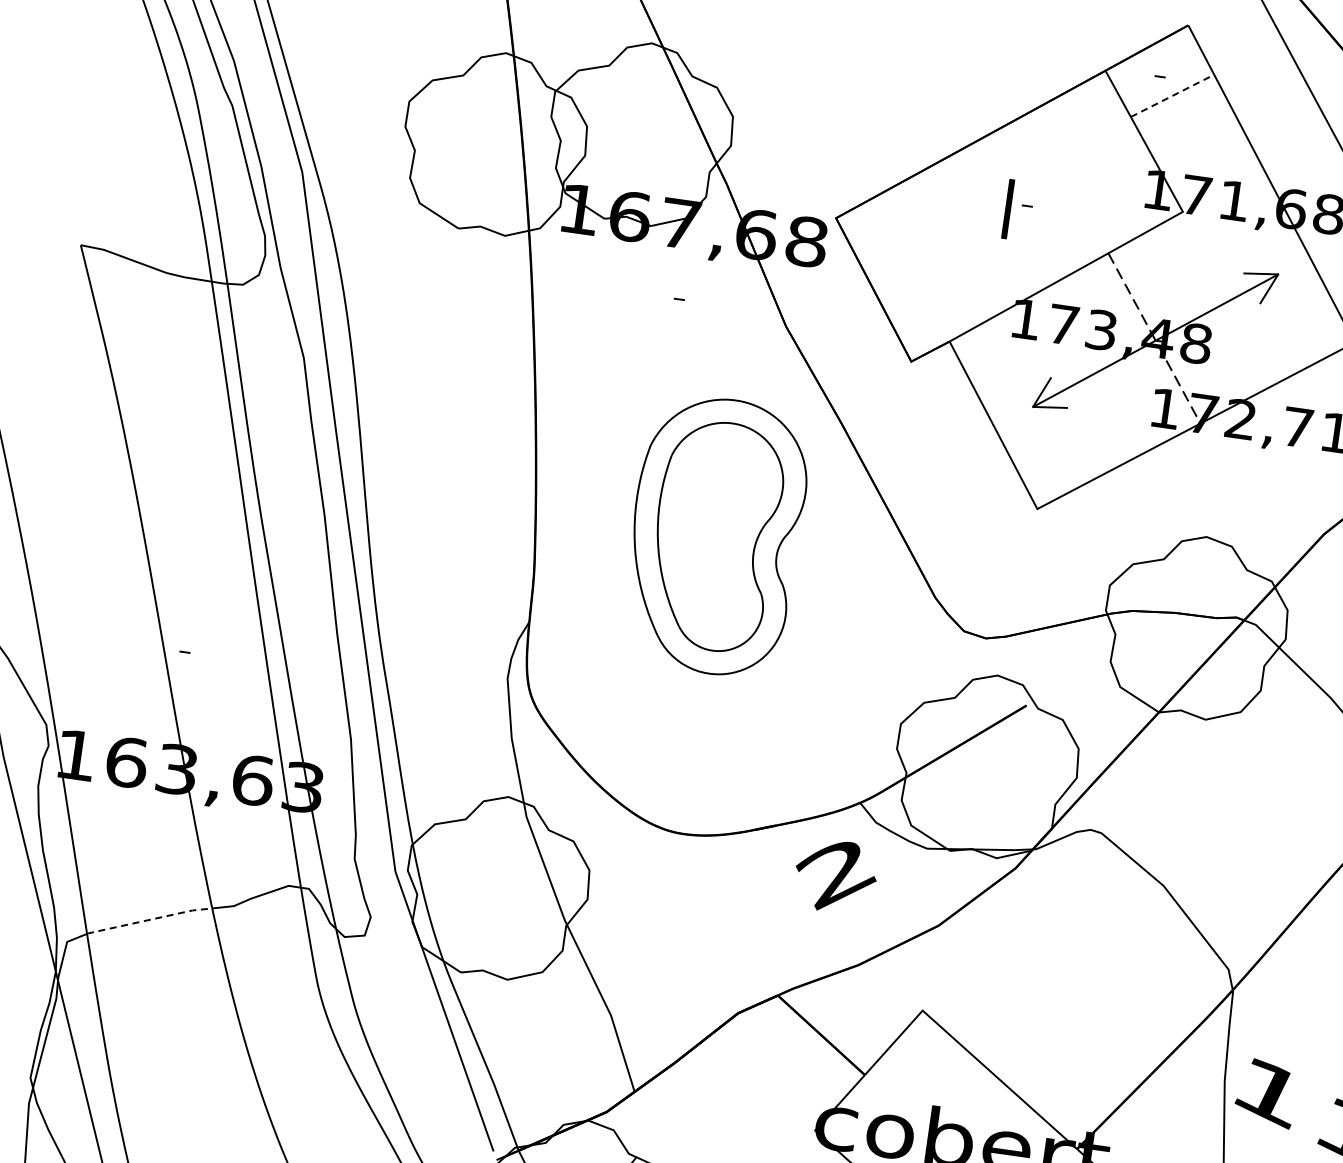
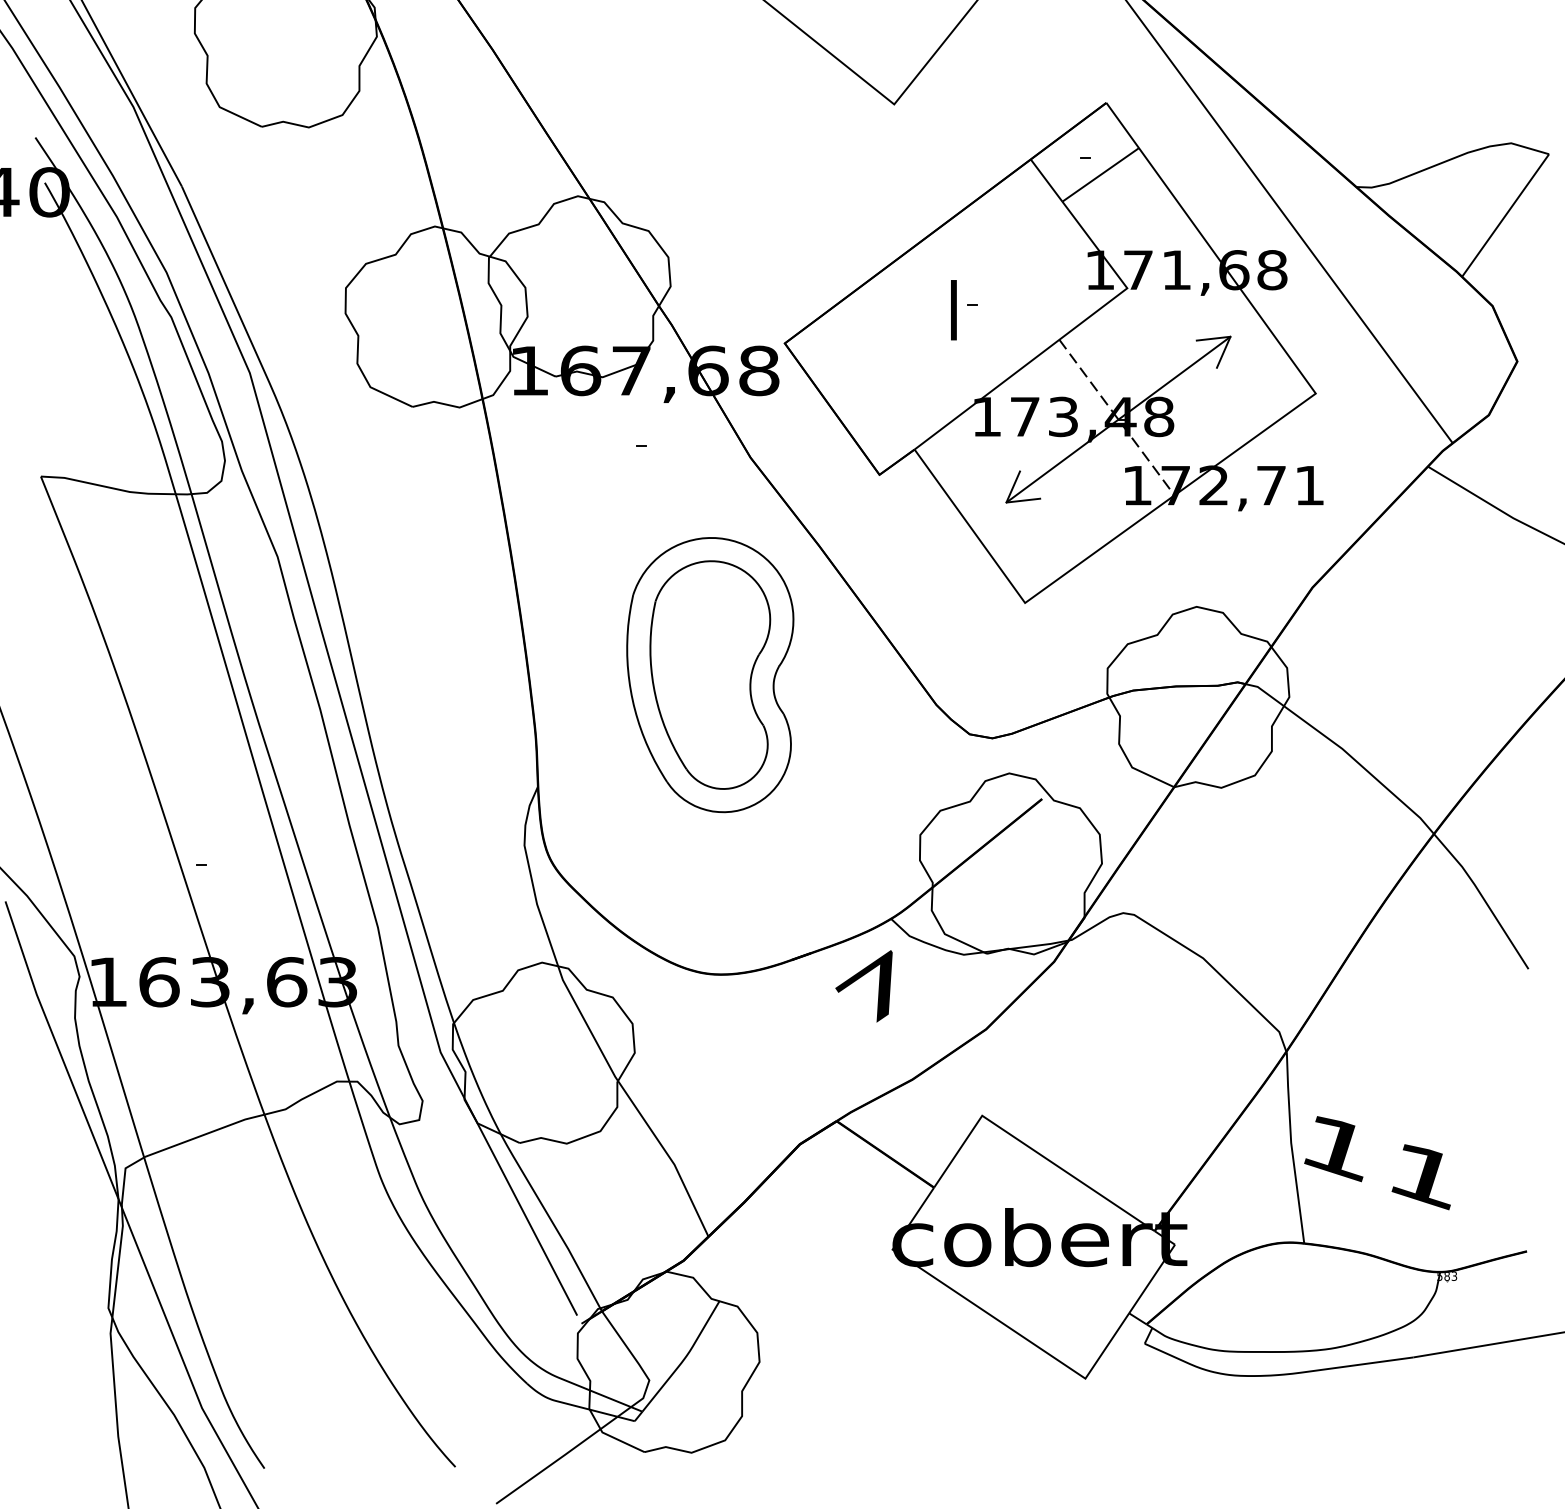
line: (1172, 95) -> (1100, 174), dashed -> solid
text: (835, 871) -> (876, 990), 2 -> 7
line: (150, 919) -> (204, 1134), dashed -> solid

